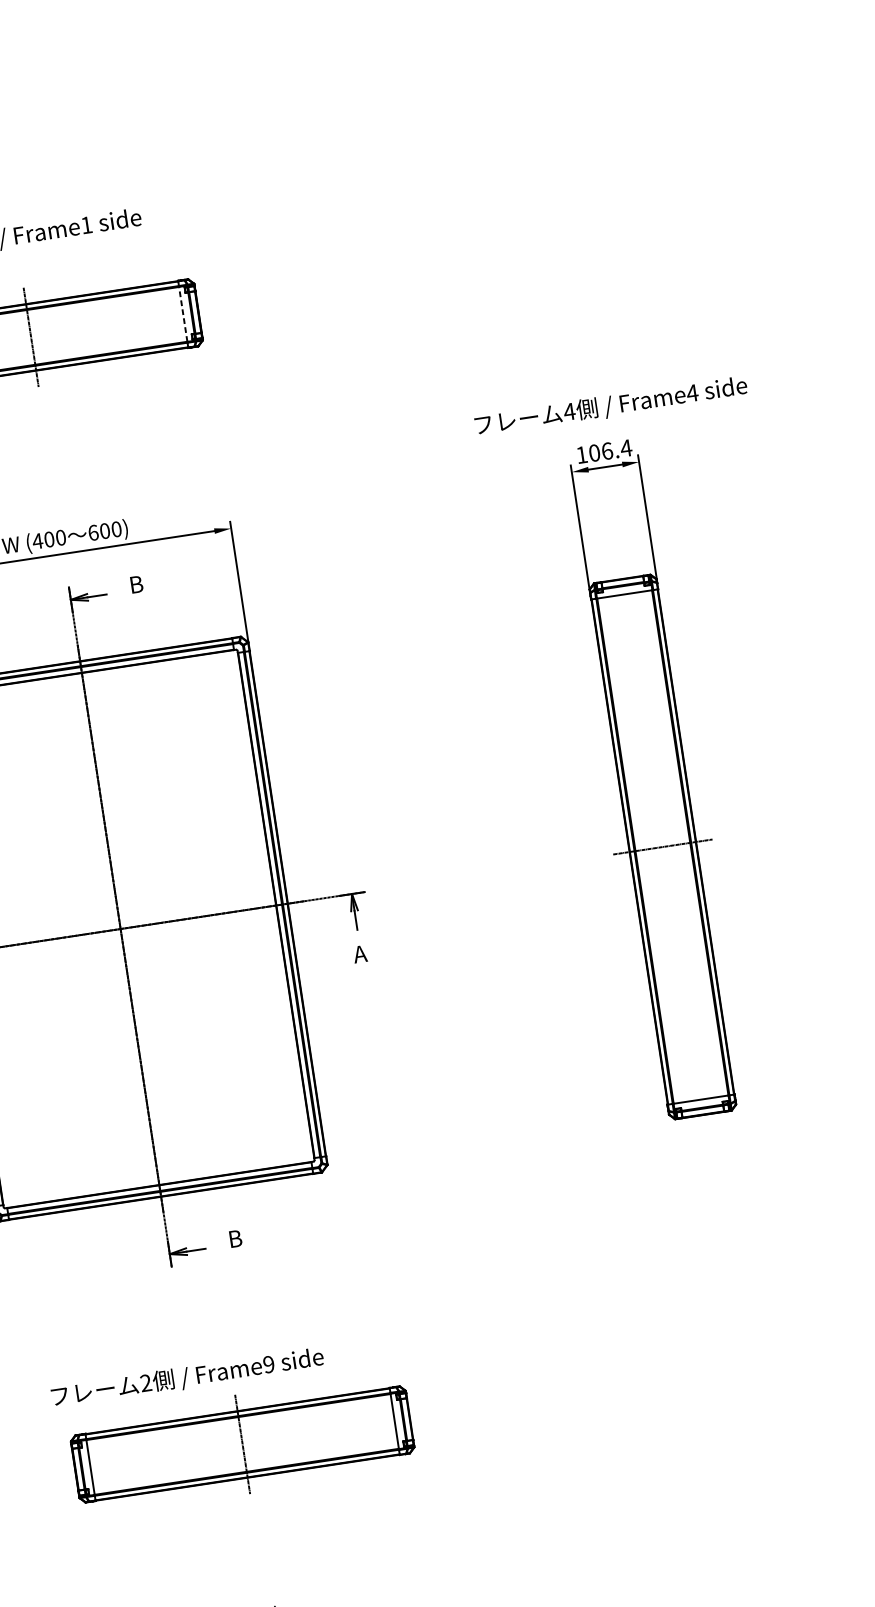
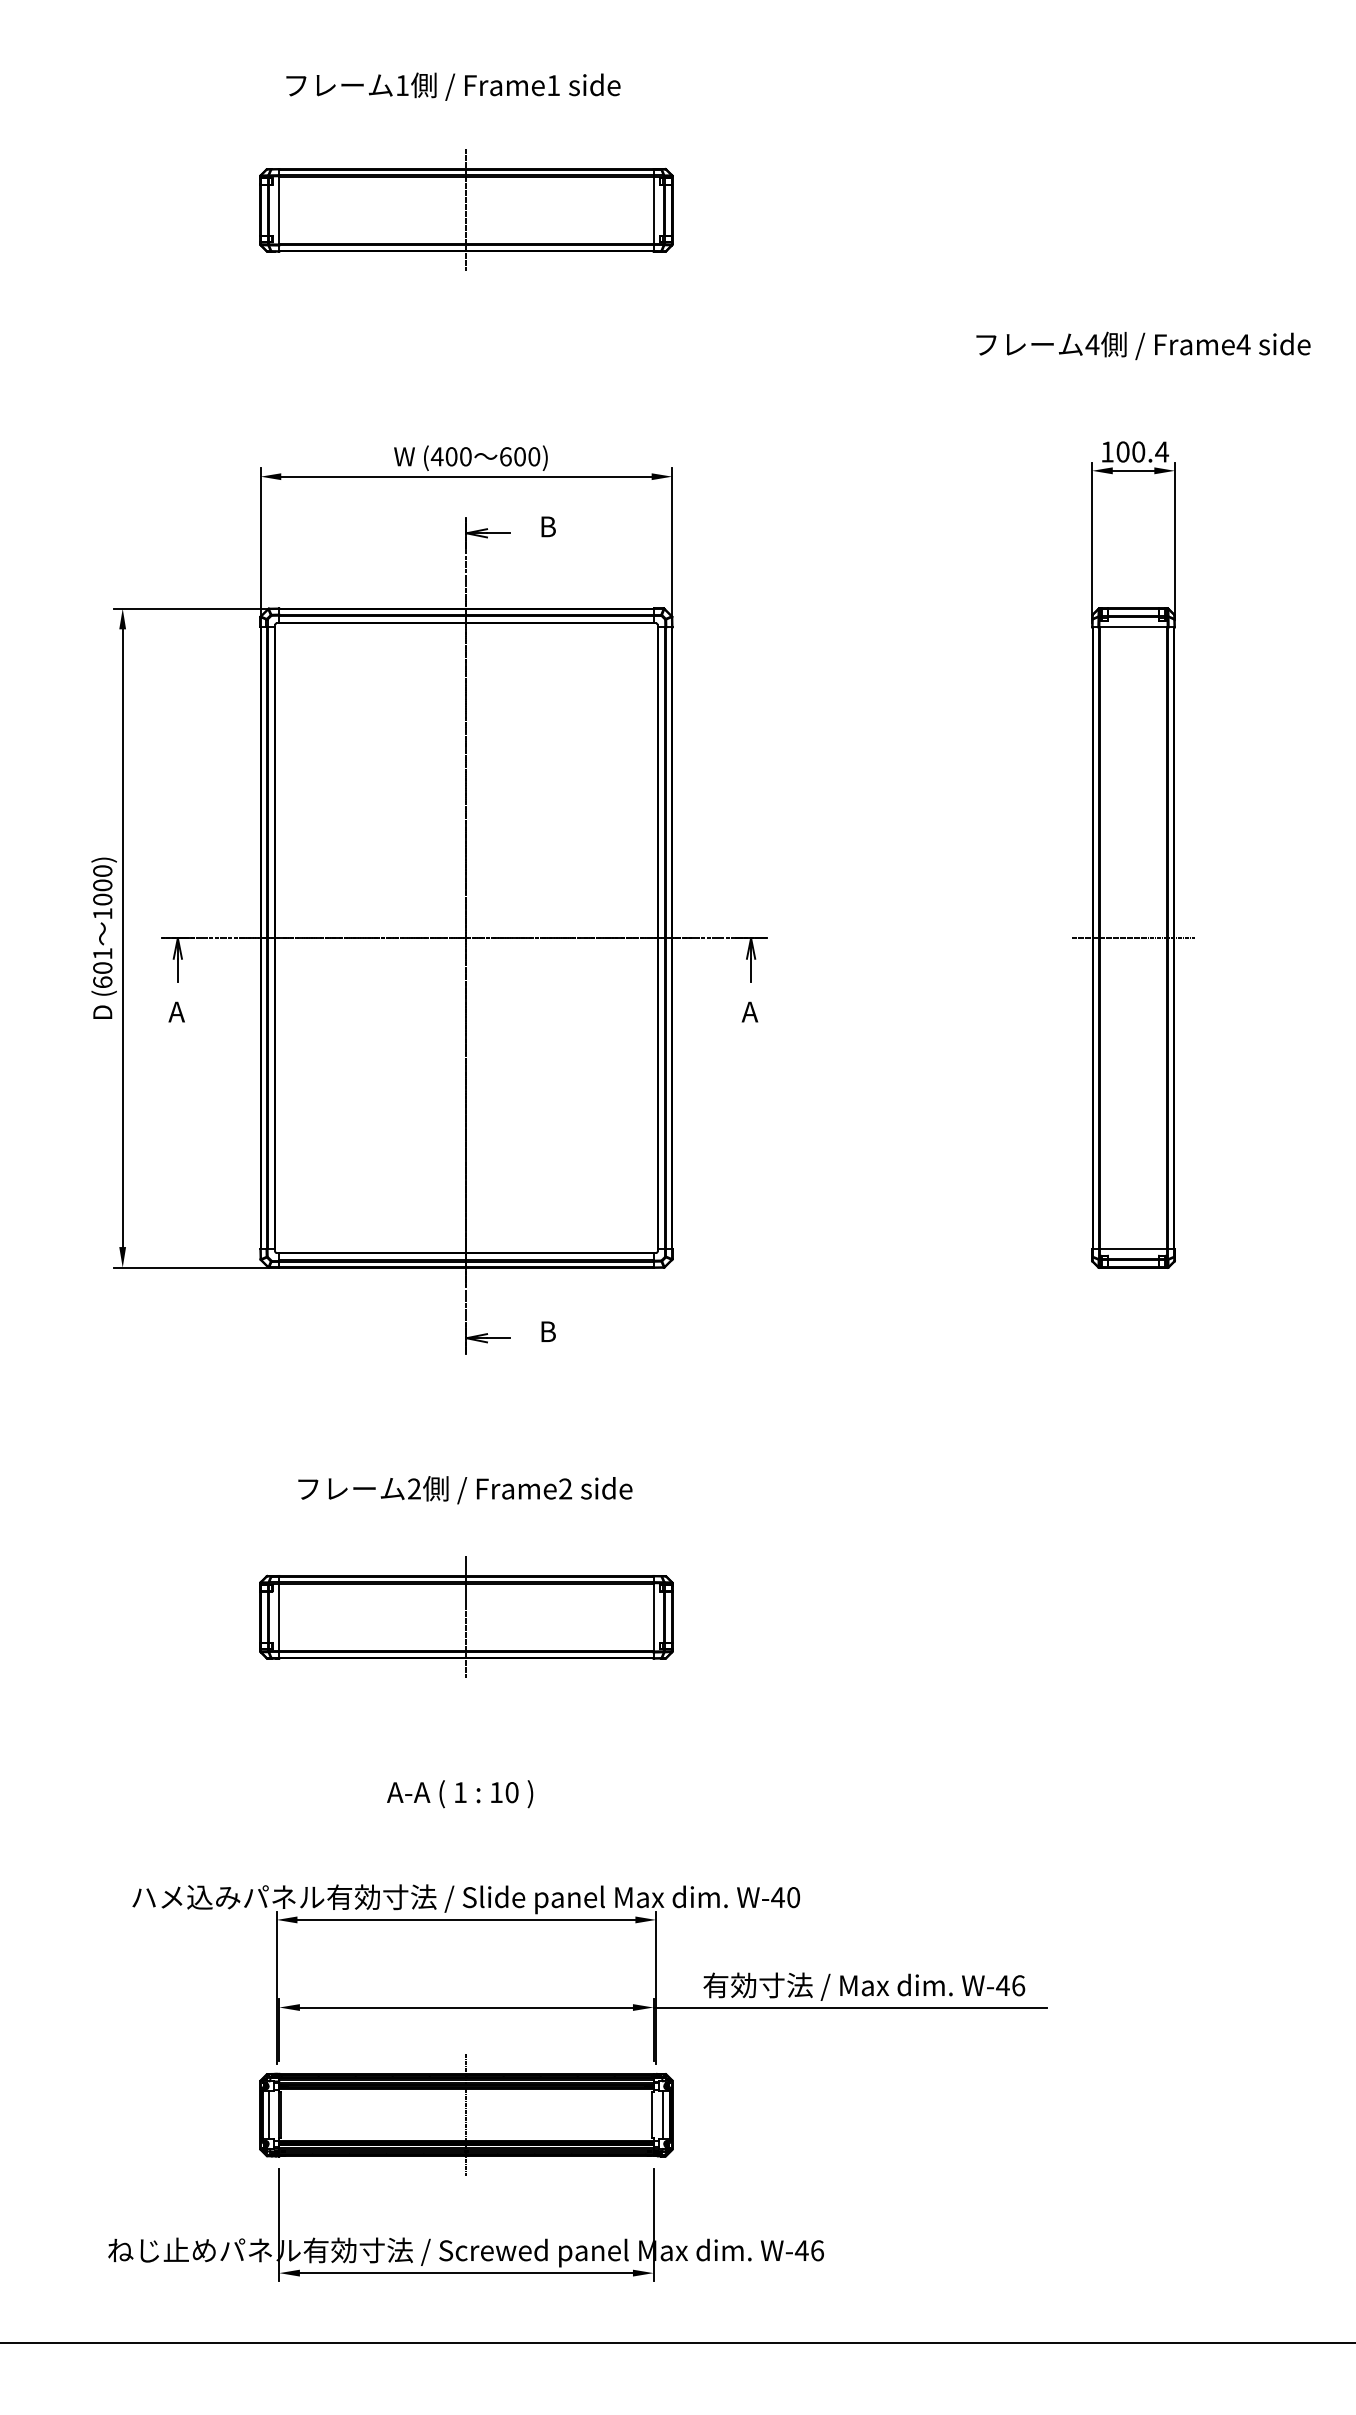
line: (183, 314) -> (653, 210), dashed -> solid
text: (611, 406) -> (1143, 345), moved
text: (607, 450) -> (1138, 451), 106.4 -> 100.4
text: (268, 1364) -> (565, 1488), Frame9 -> Frame2
part: (242, 1443) -> (466, 1616), moved

